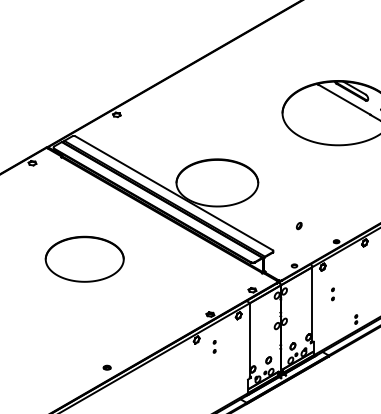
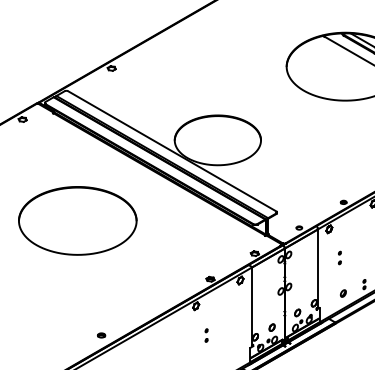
part: (298, 226) -> (342, 294), moved
part: (84, 259) -> (77, 221), size x1.43
part: (214, 346) -> (206, 335), moved

